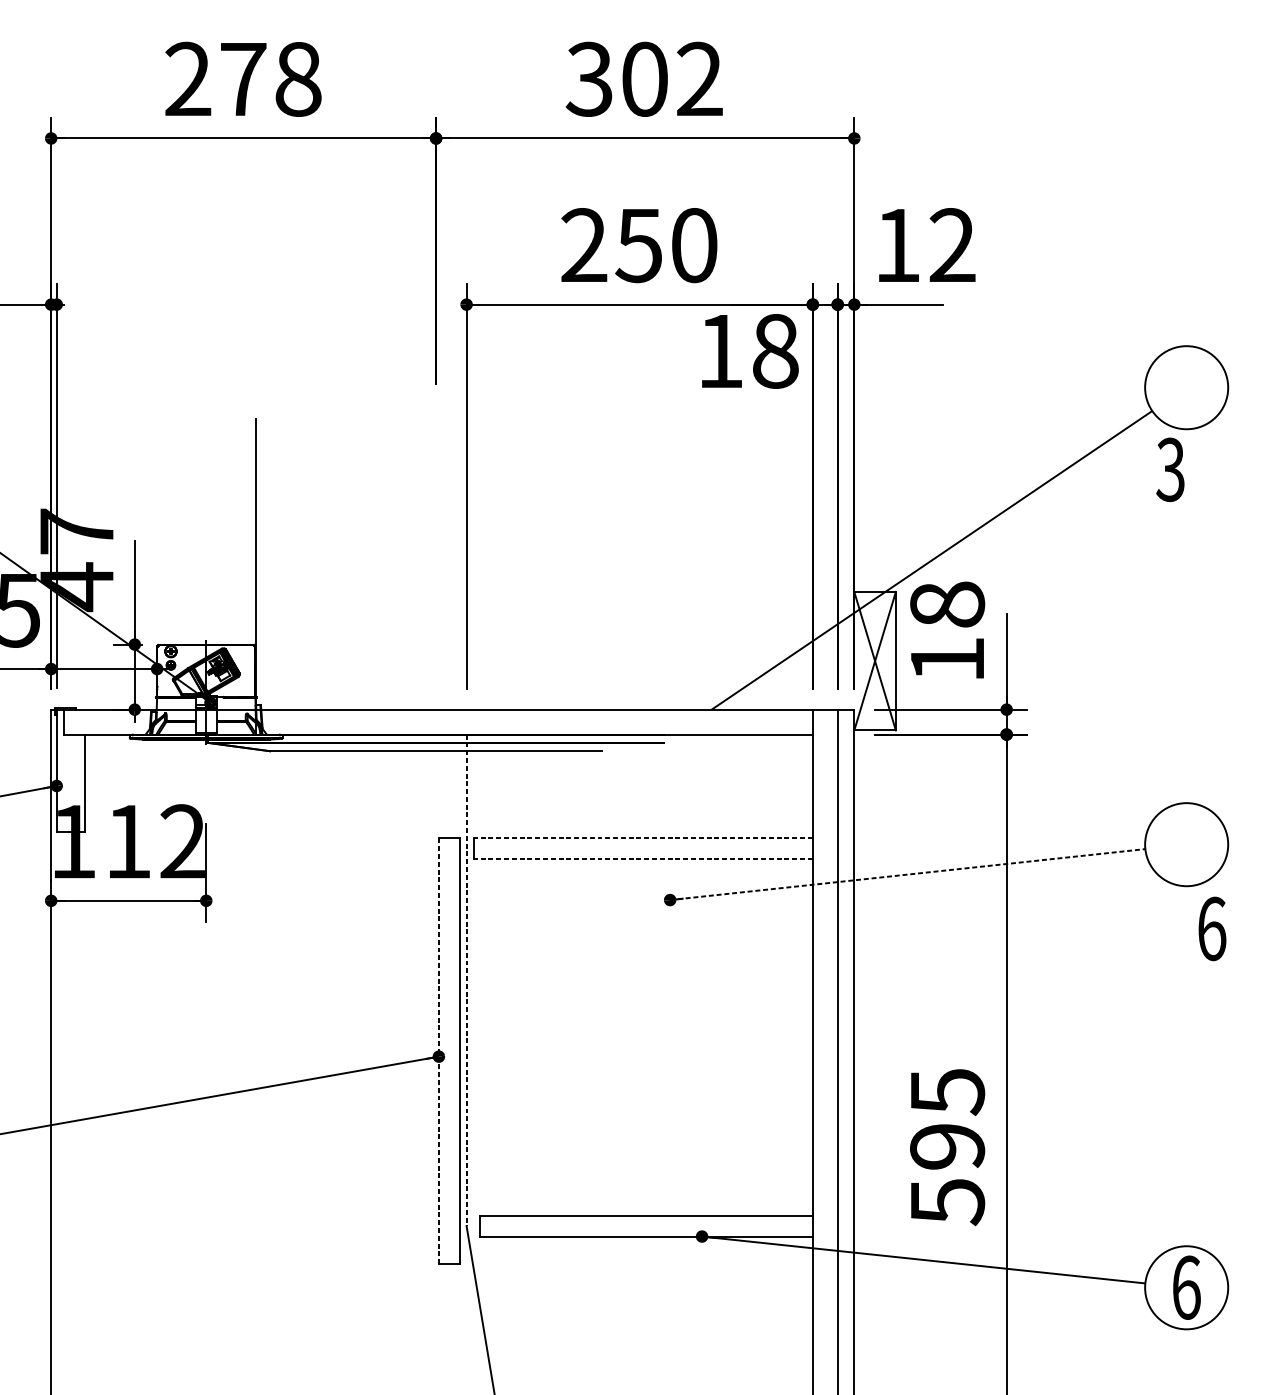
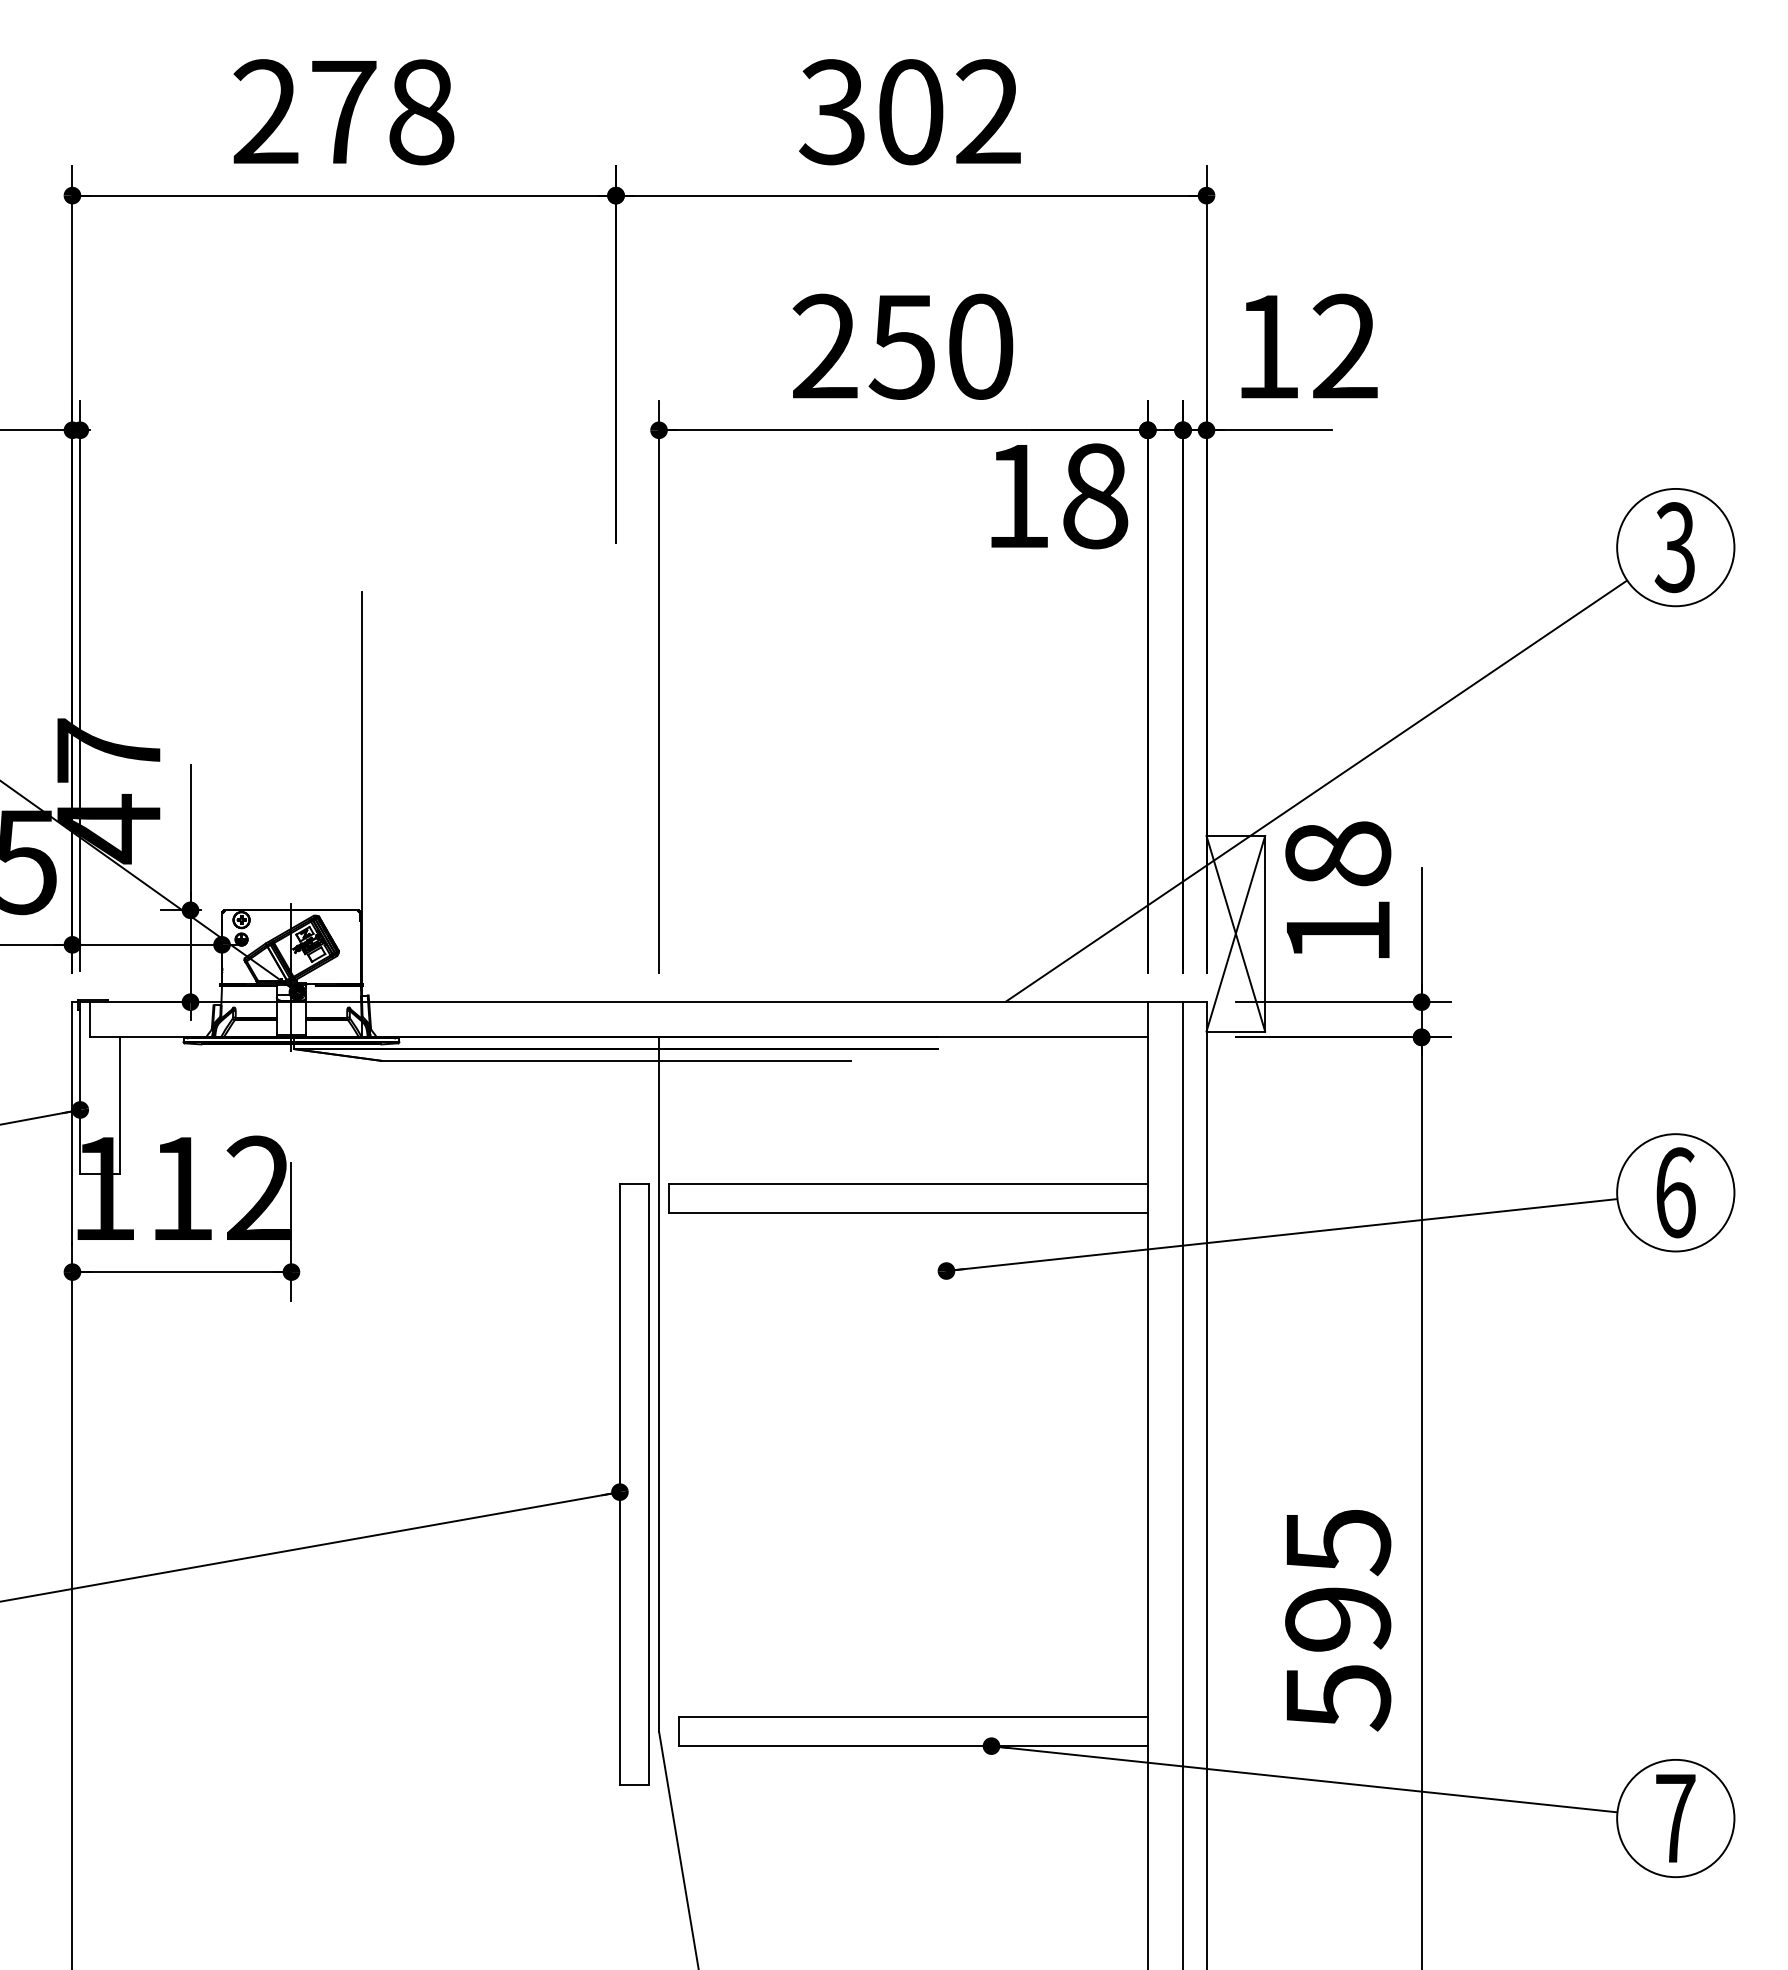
text: (1170, 469) -> (1674, 547), moved
line: (643, 838) -> (908, 1184), dashed -> solid
line: (643, 859) -> (908, 1213), dashed -> solid
line: (908, 874) -> (1282, 1235), dashed -> solid
text: (1211, 928) -> (1675, 1192), moved
line: (466, 980) -> (659, 1384), dashed -> solid
line: (438, 1051) -> (619, 1484), dashed -> solid
text: (1186, 1287) -> (1675, 1818), 6 -> 7

